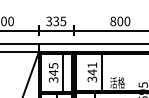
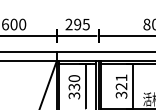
text: (52, 21) -> (73, 24), 335 -> 295
text: (53, 69) -> (74, 83), 345 -> 330
text: (91, 72) -> (120, 86), 341 -> 321

